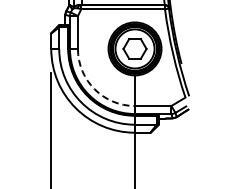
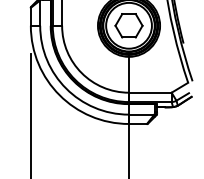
arc: (94, 89) -> (81, 73), dashed -> solid

